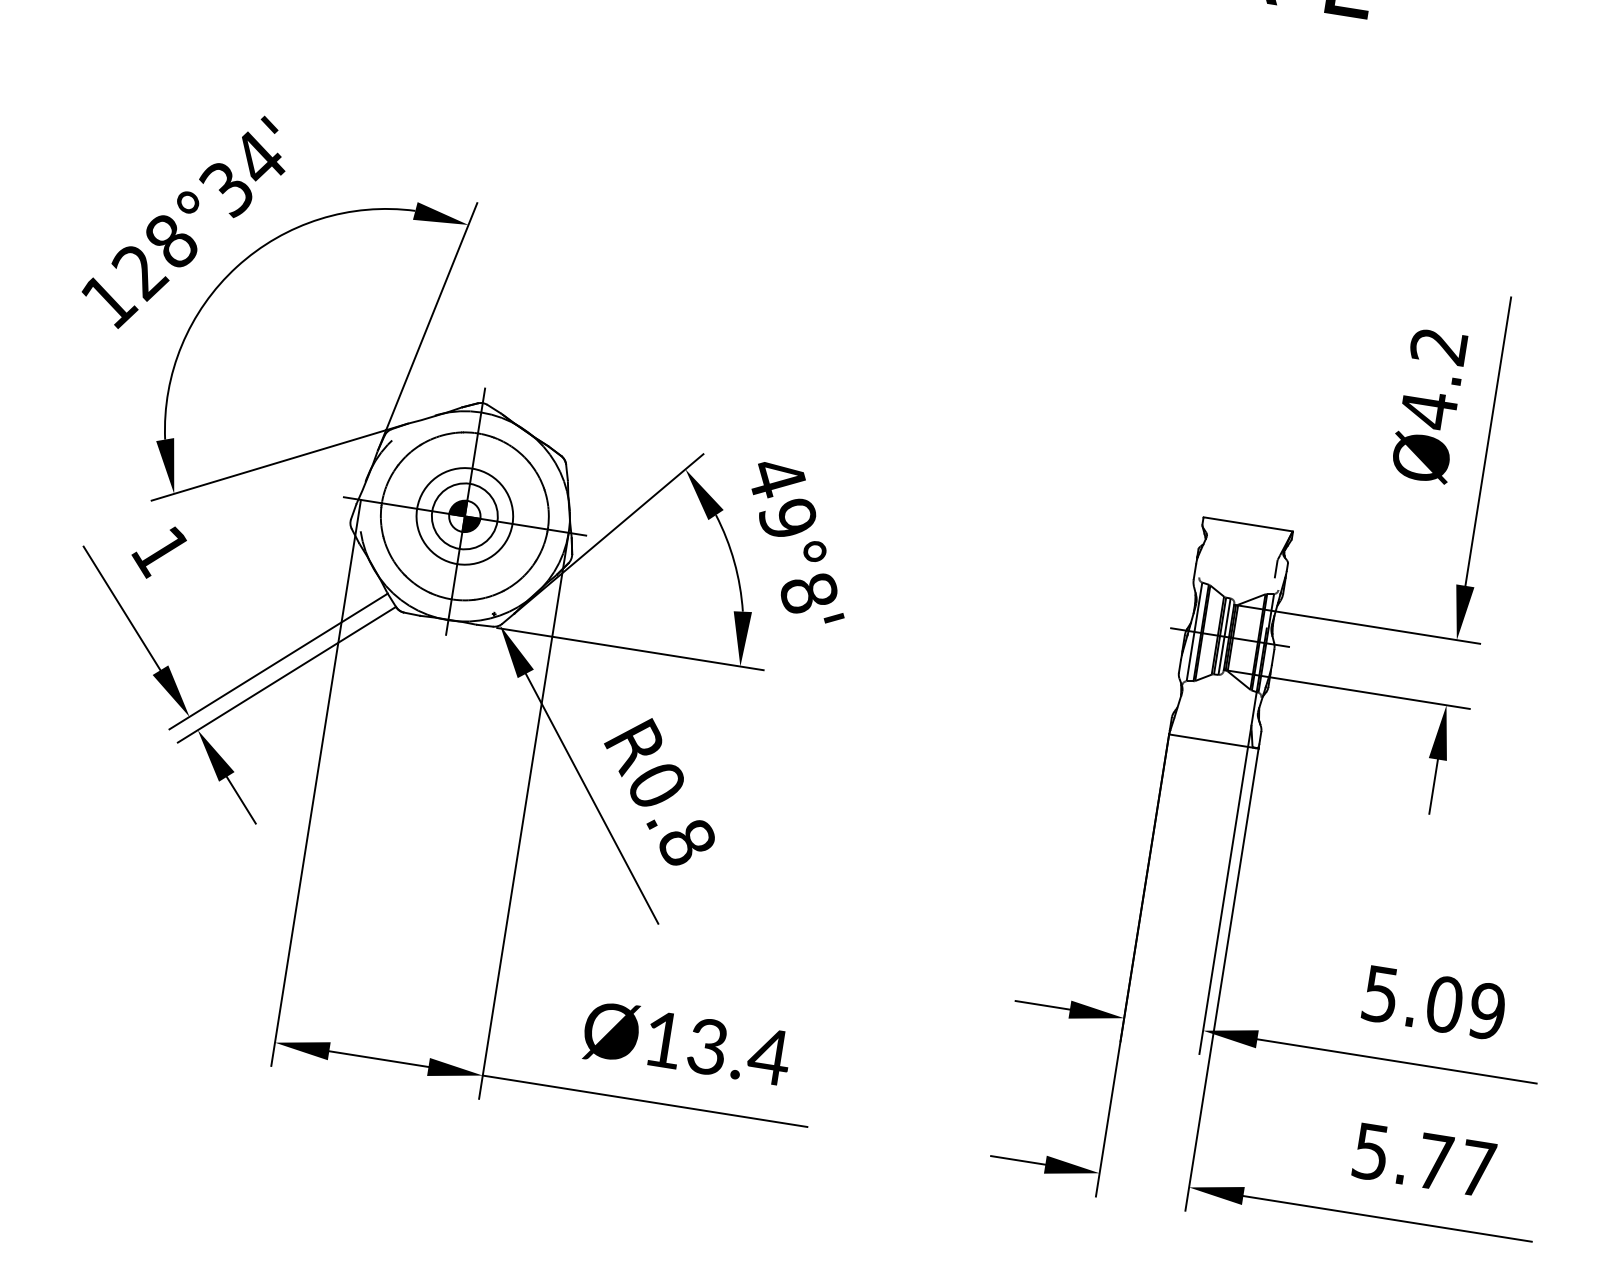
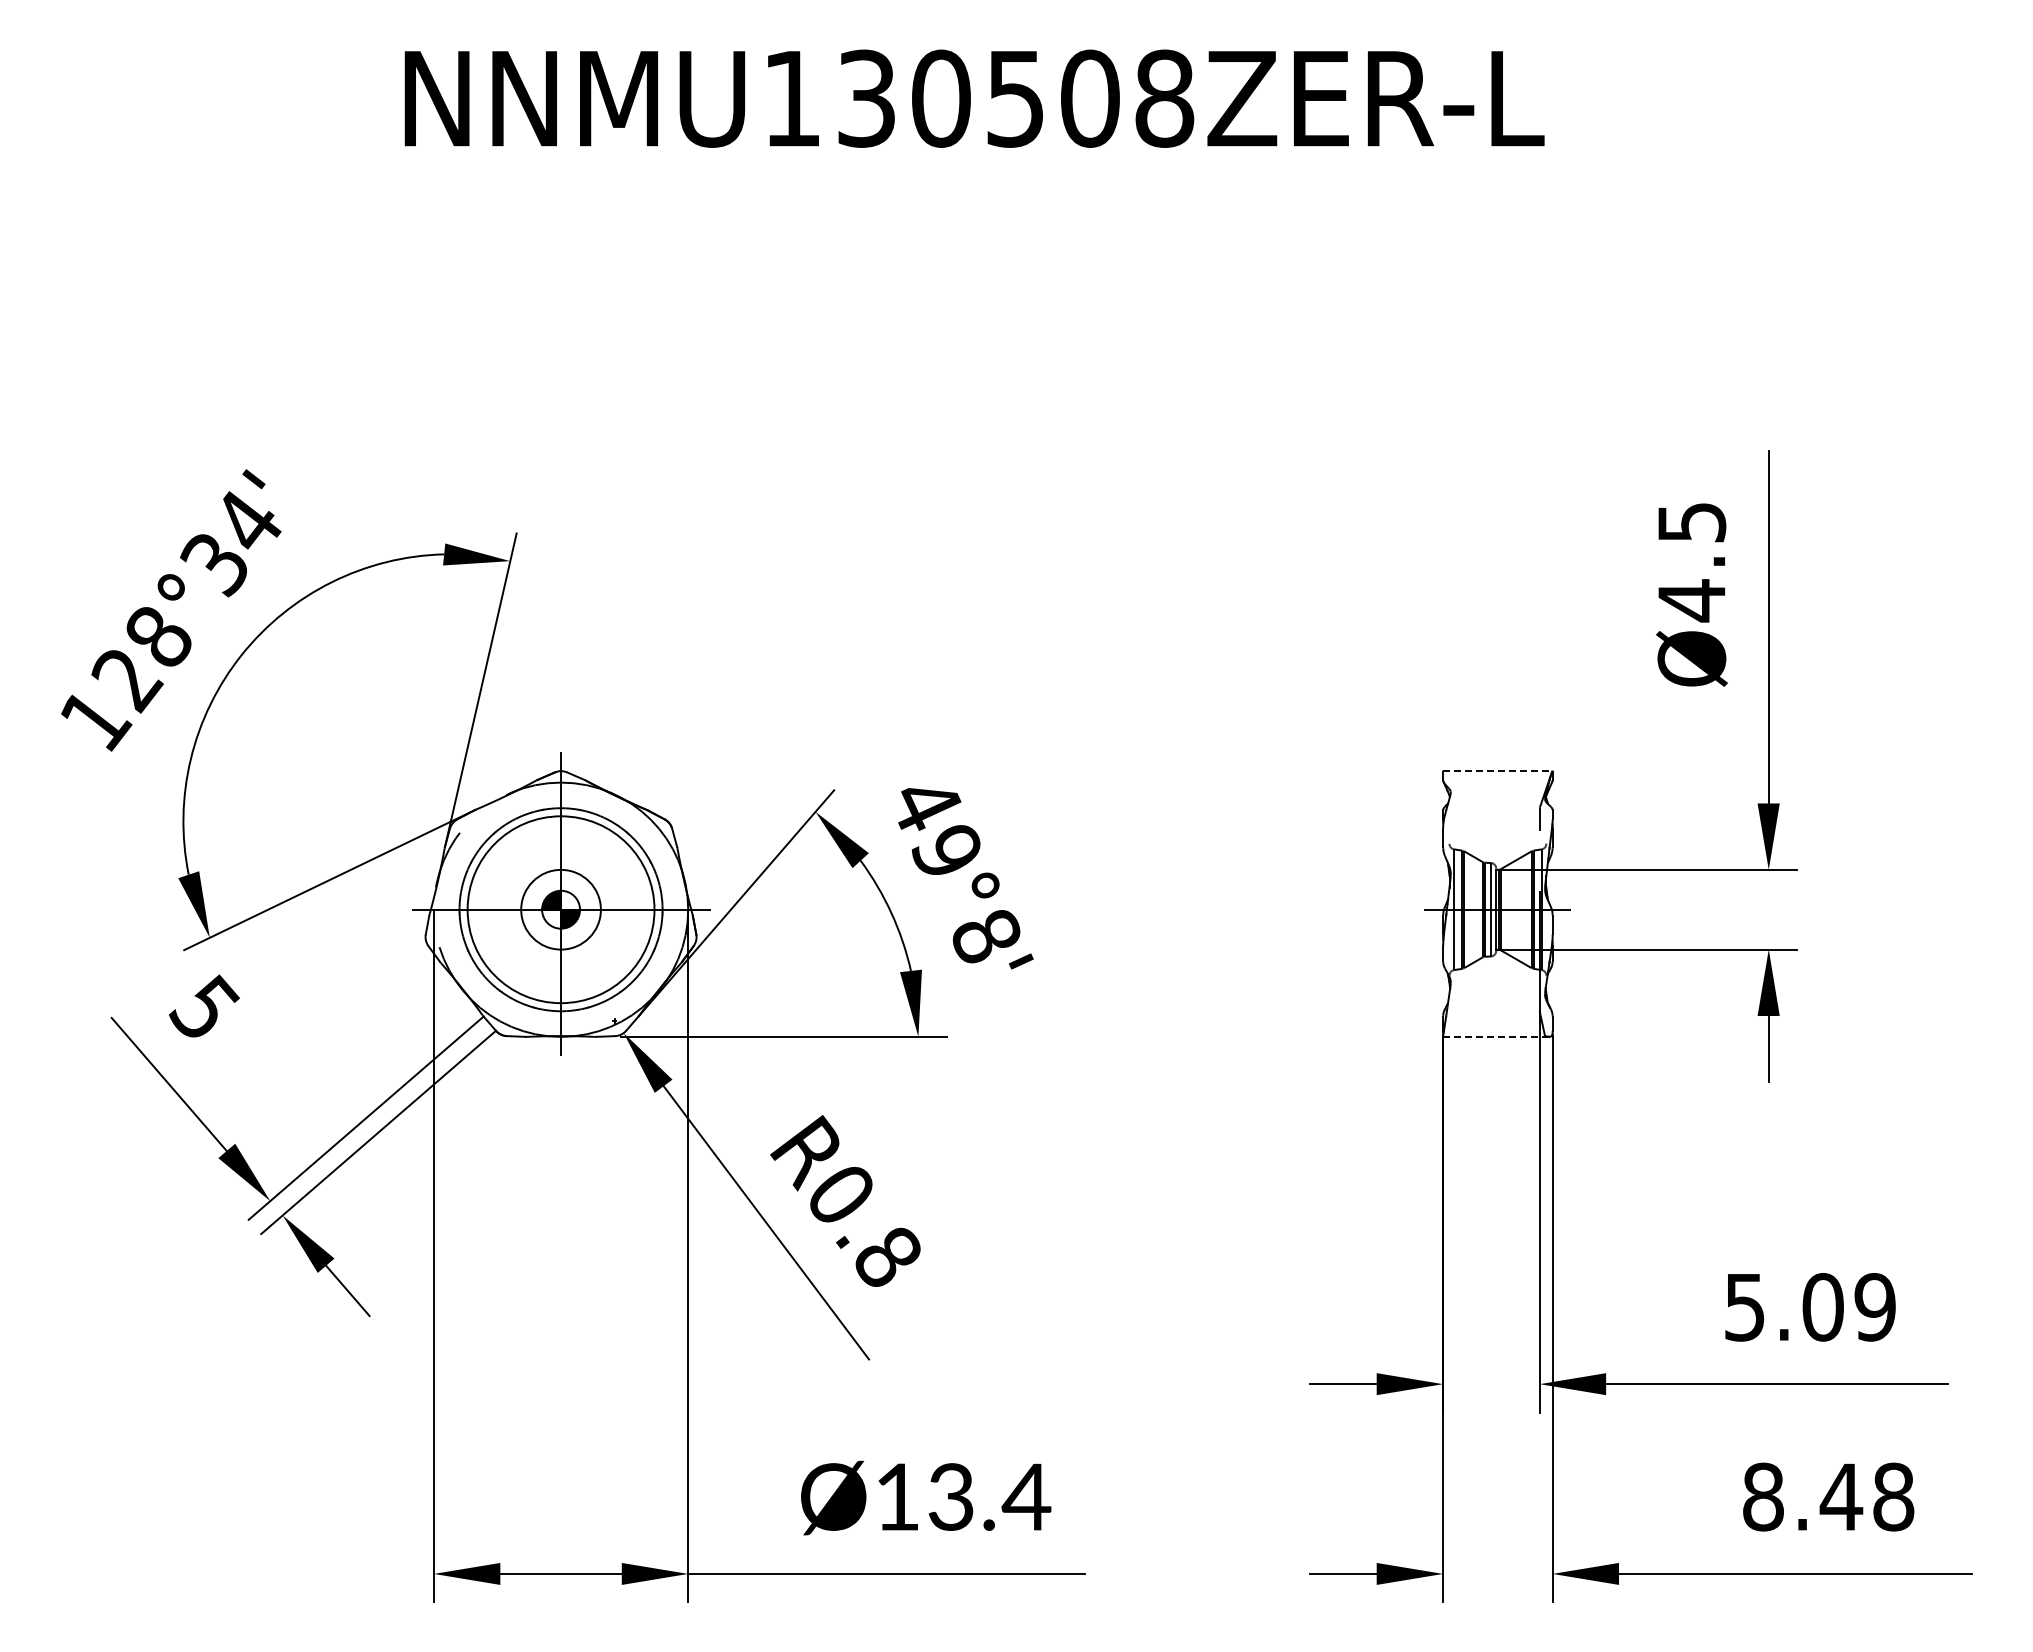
text: (1438, 346) -> (1691, 522), Ø4.2 -> Ø4.5
circle: (464, 516) -> (560, 909), size x1.6
line: (1247, 524) -> (1497, 771), solid -> dashed
text: (160, 551) -> (204, 1009), 1 -> 5
line: (1213, 741) -> (1497, 1036), solid -> dashed
text: (1424, 1159) -> (1828, 1496), 5.77 -> 8.48

